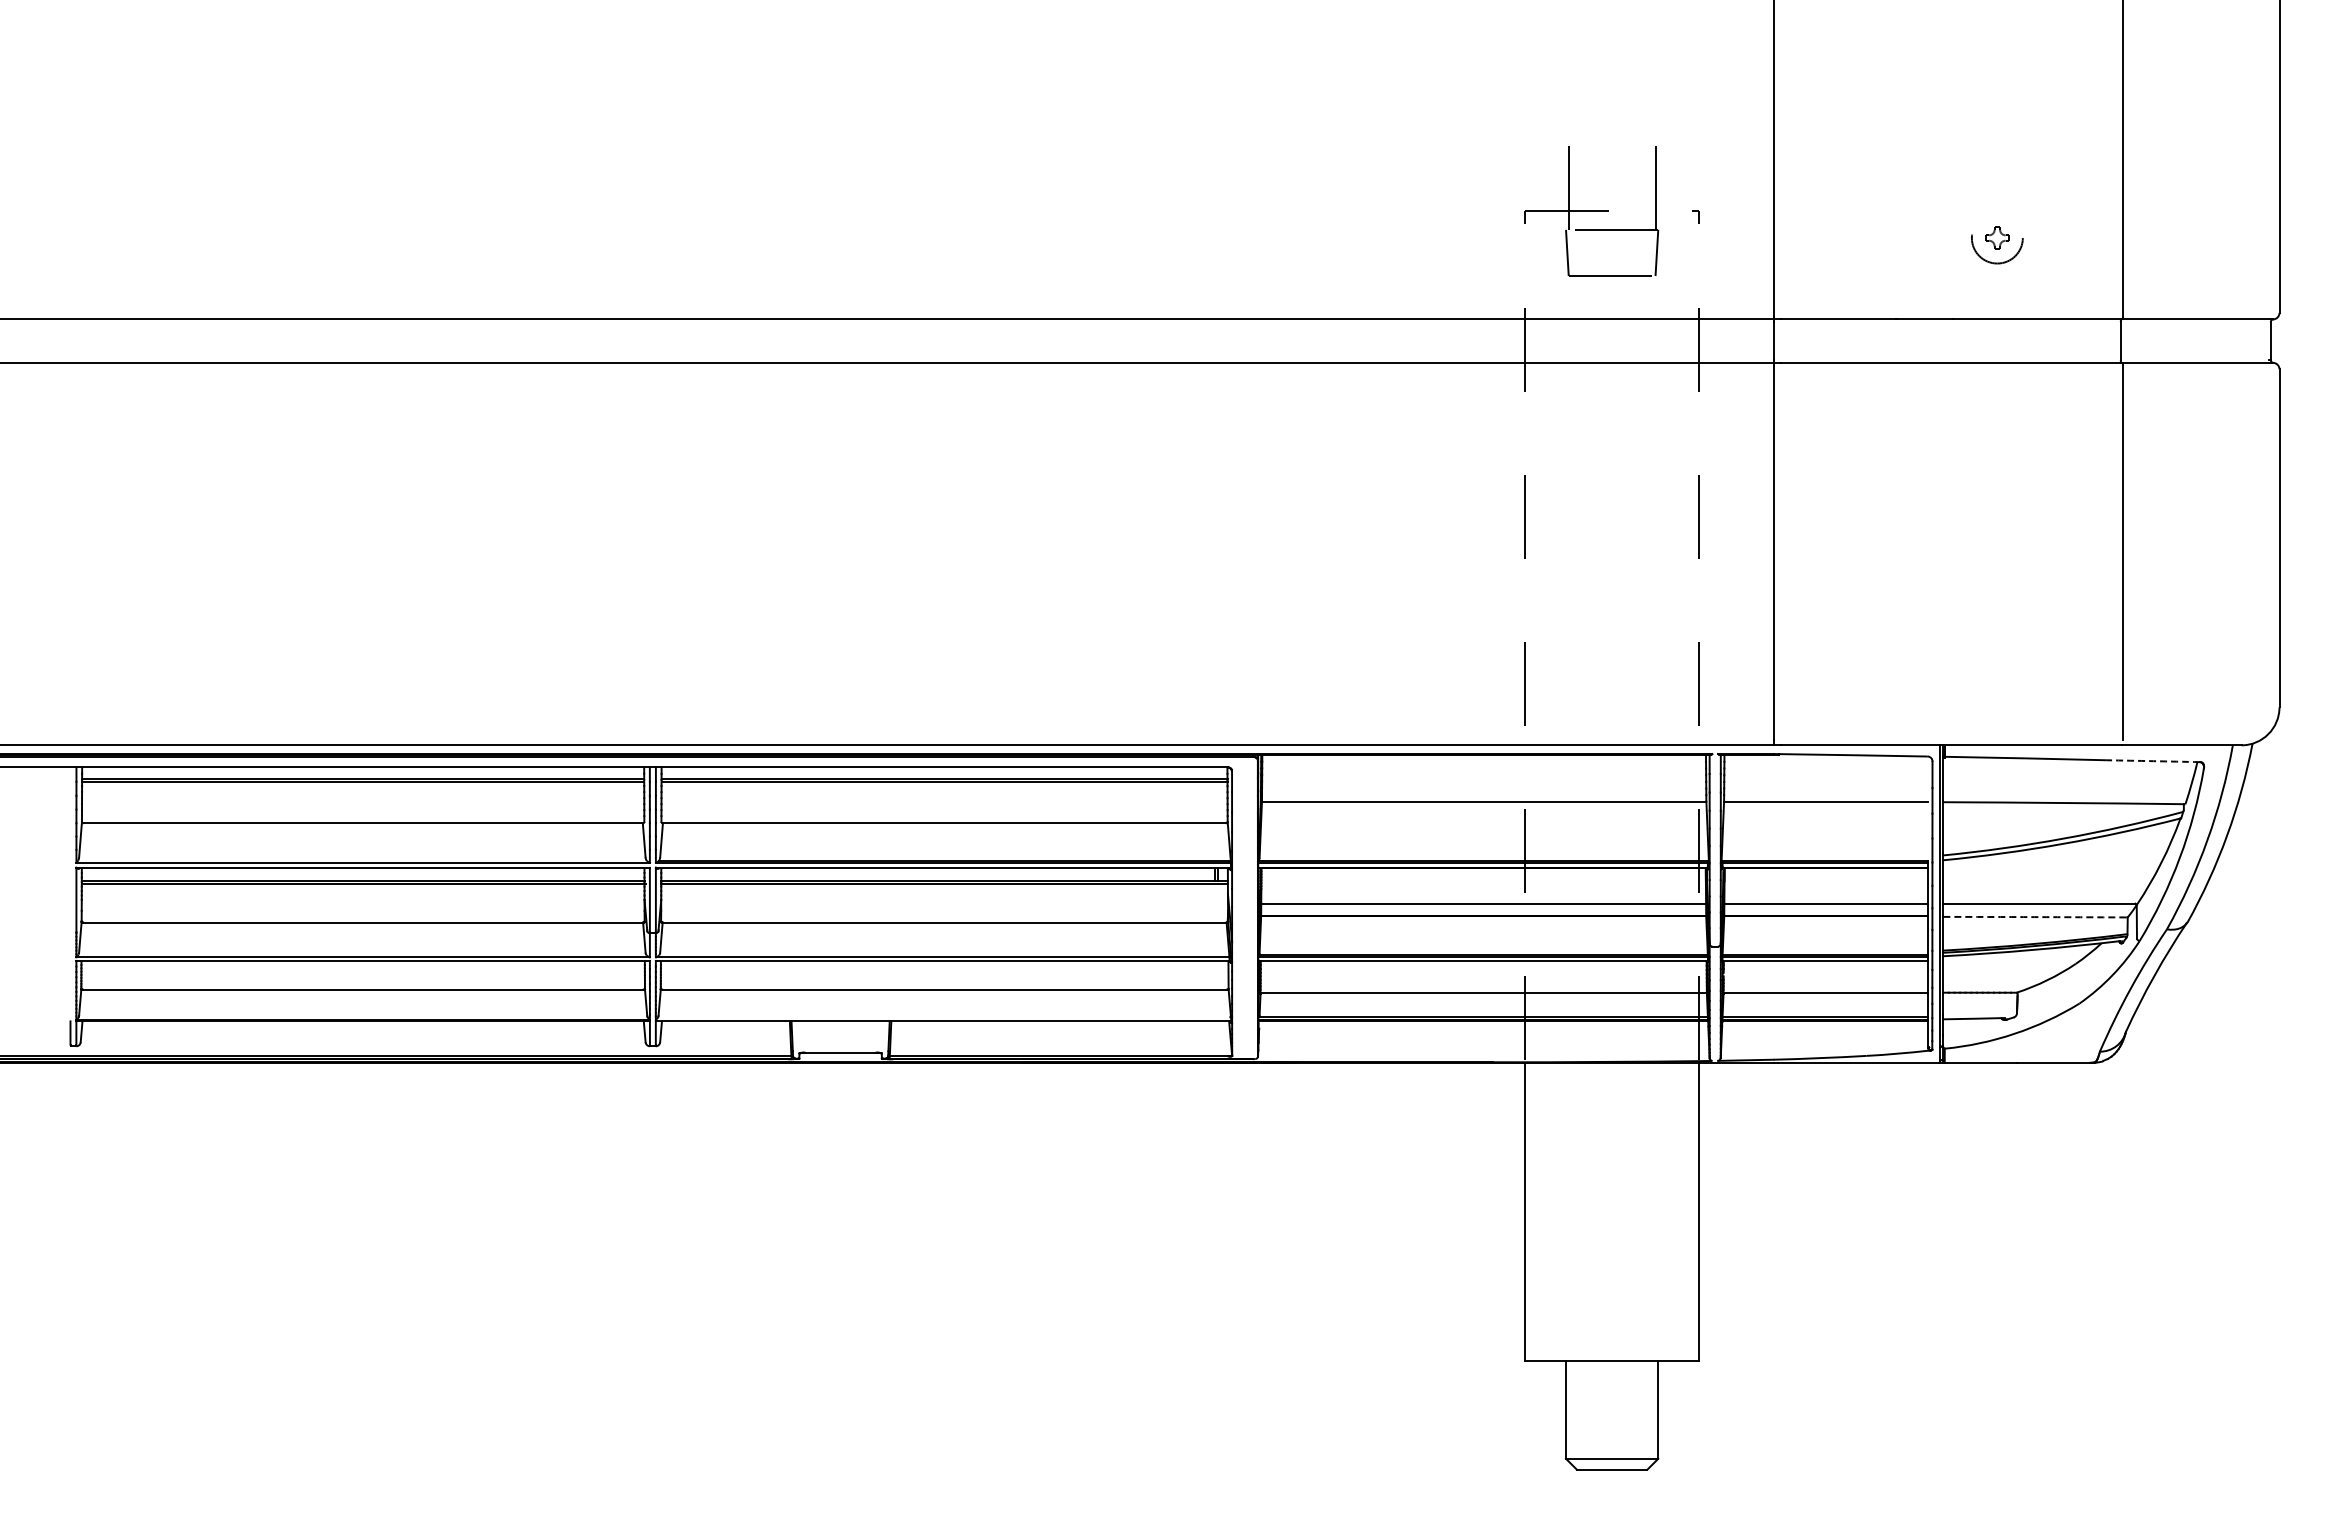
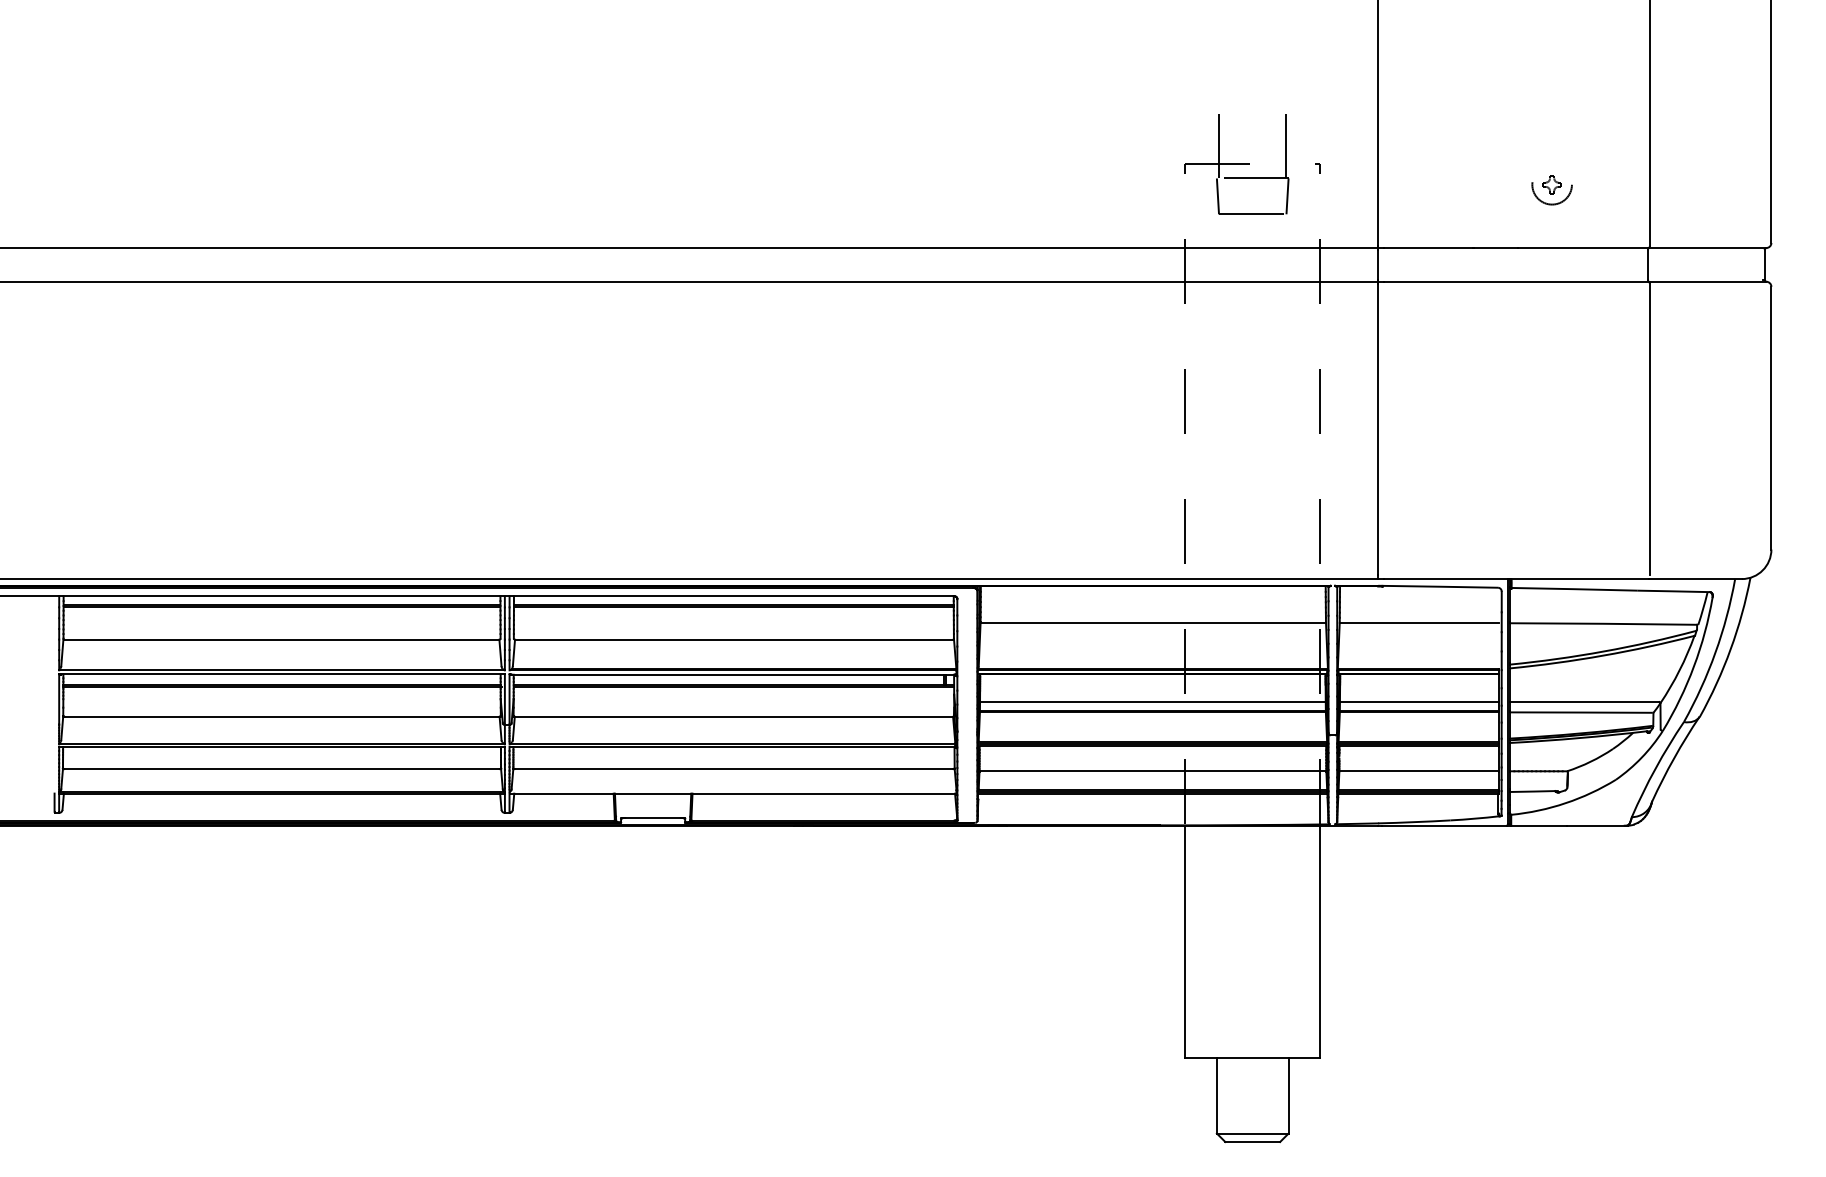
arc: (2153, 761) -> (1673, 591), dashed -> solid
arc: (2034, 917) -> (1581, 712), dashed -> solid

